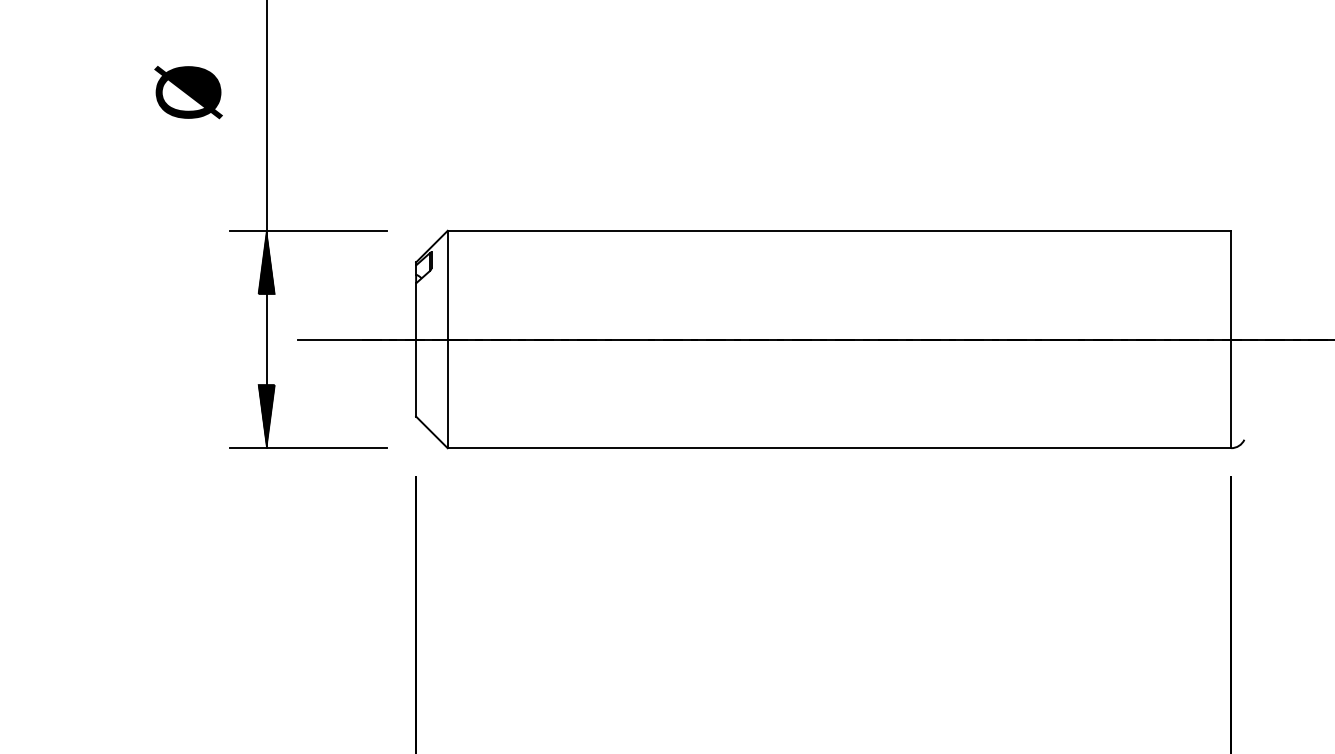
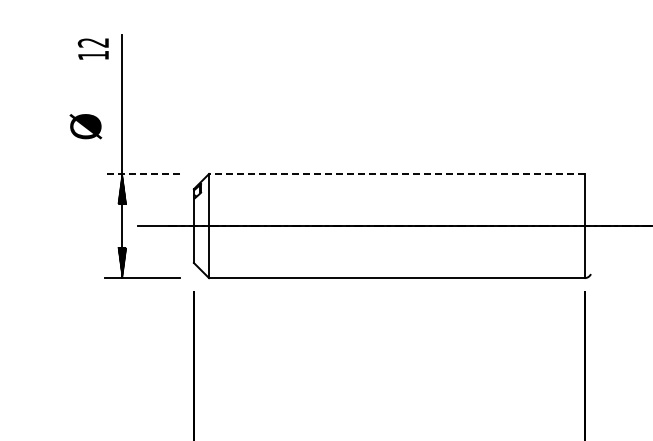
text: (187, 92) -> (85, 126), moved
line: (308, 229) -> (142, 173), solid -> dashed
line: (838, 229) -> (396, 173), solid -> dashed

